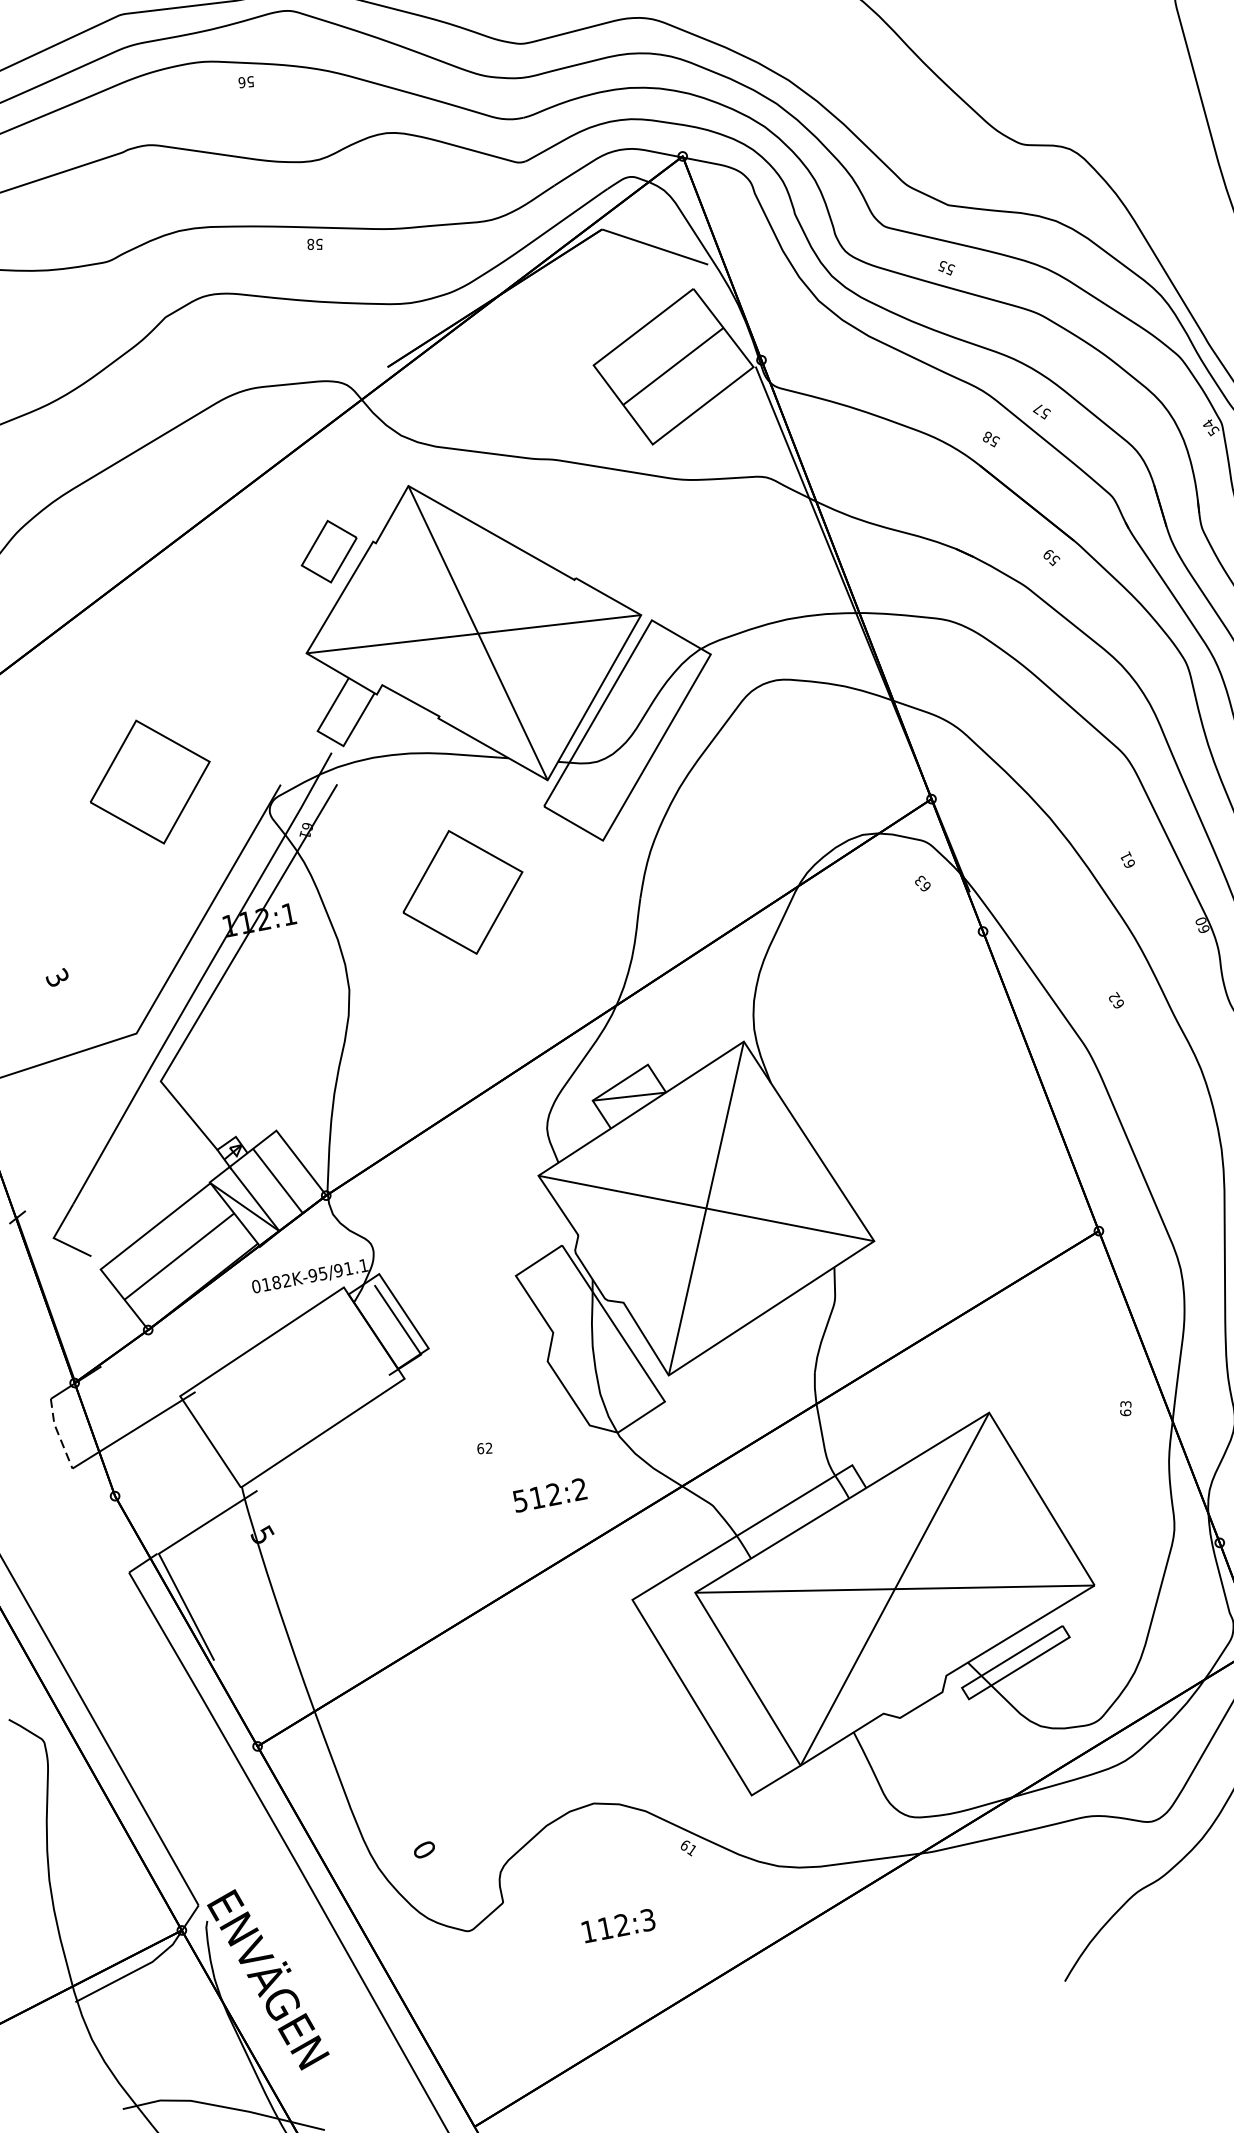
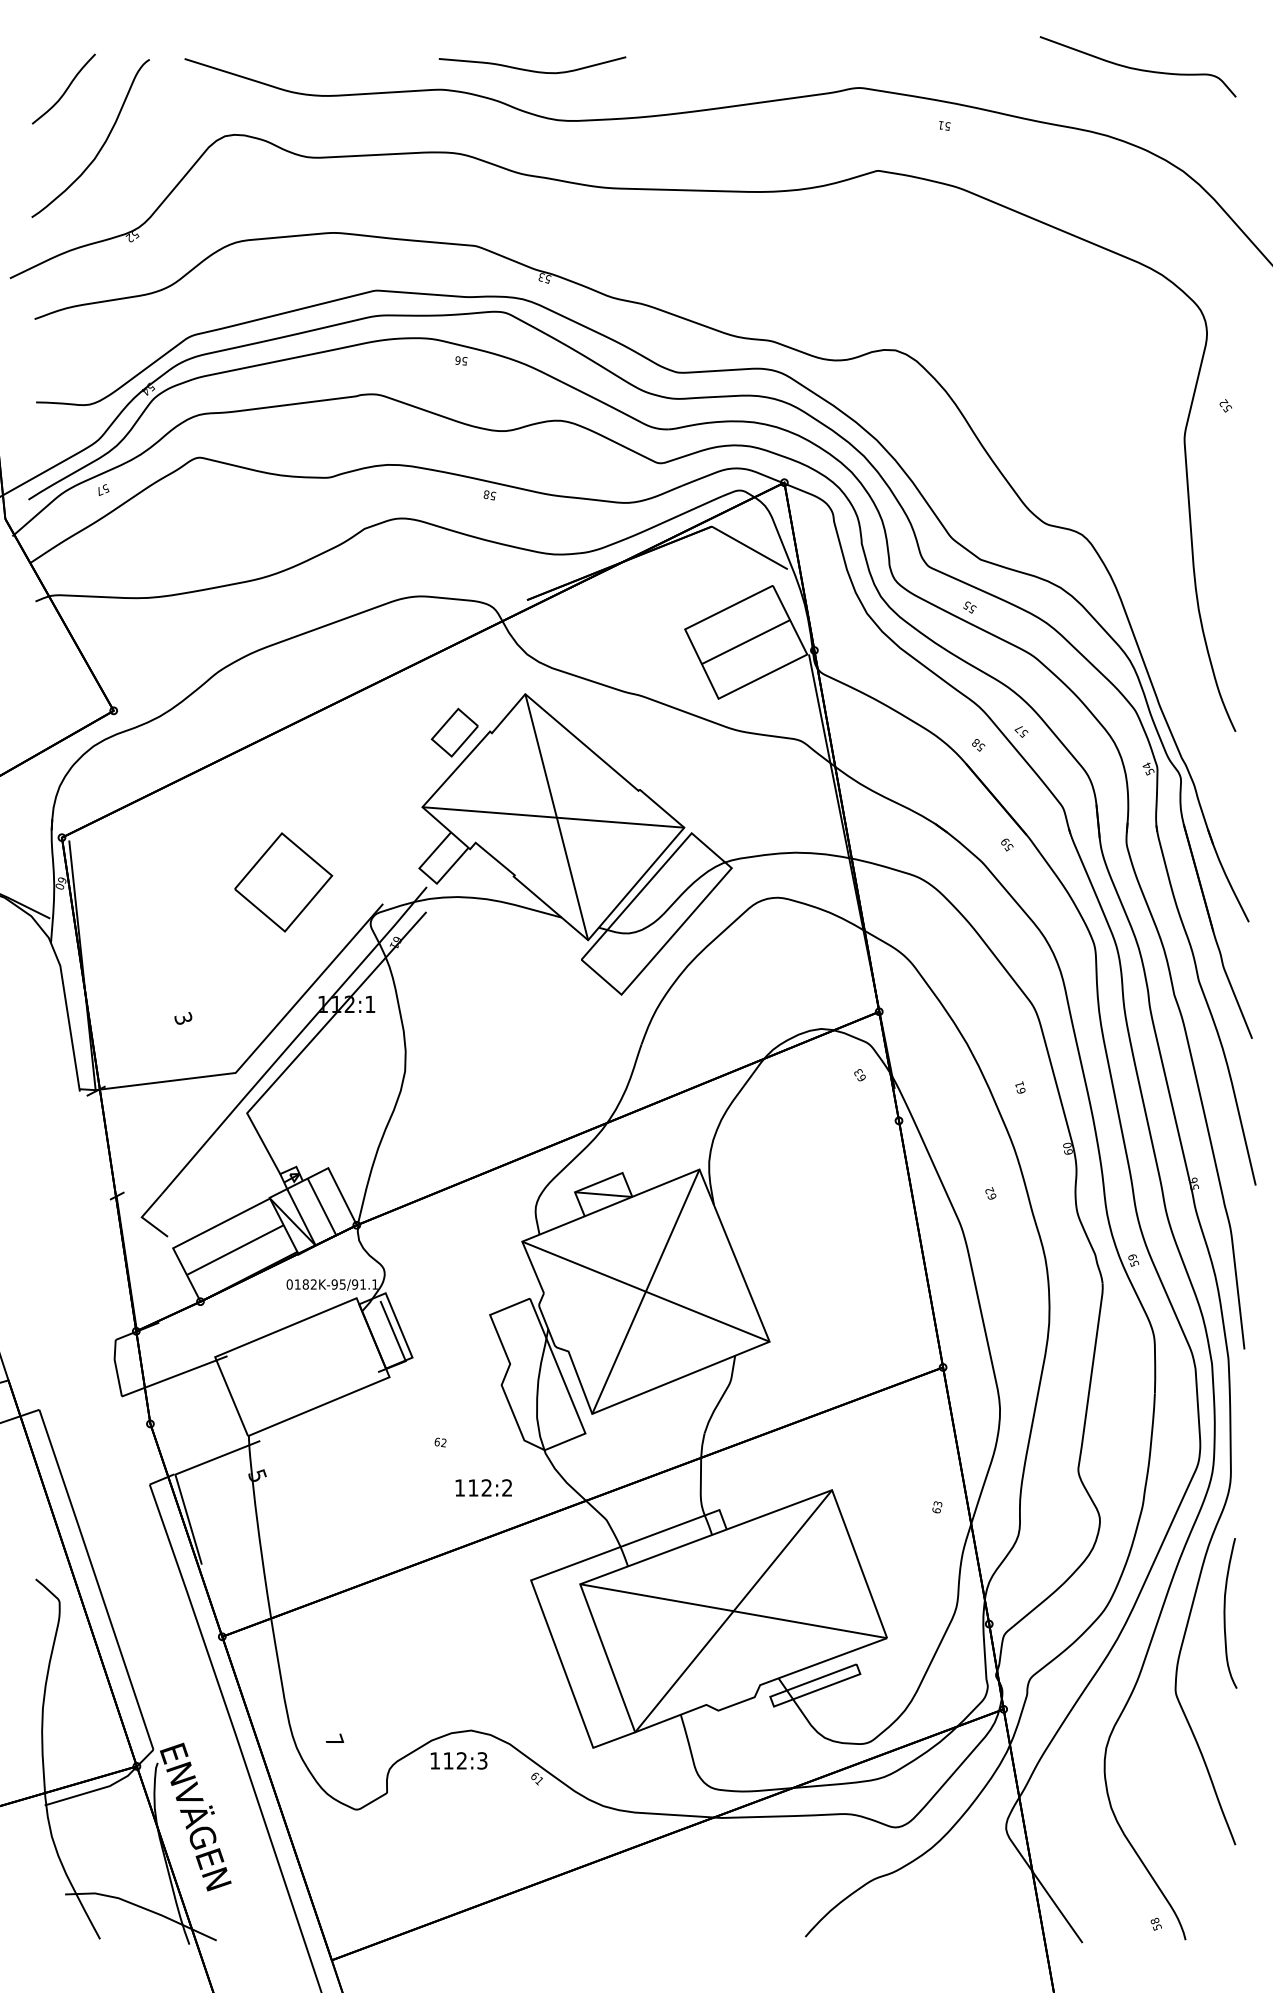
part: (462, 892) -> (506, 1013), removed
line: (58, 1434) -> (116, 1368), dashed -> solid
text: (519, 1500) -> (459, 1487), 512:2 -> 112:2
text: (423, 1848) -> (334, 1739), 0 -> 7
text: (617, 1925) -> (458, 1760), moved

